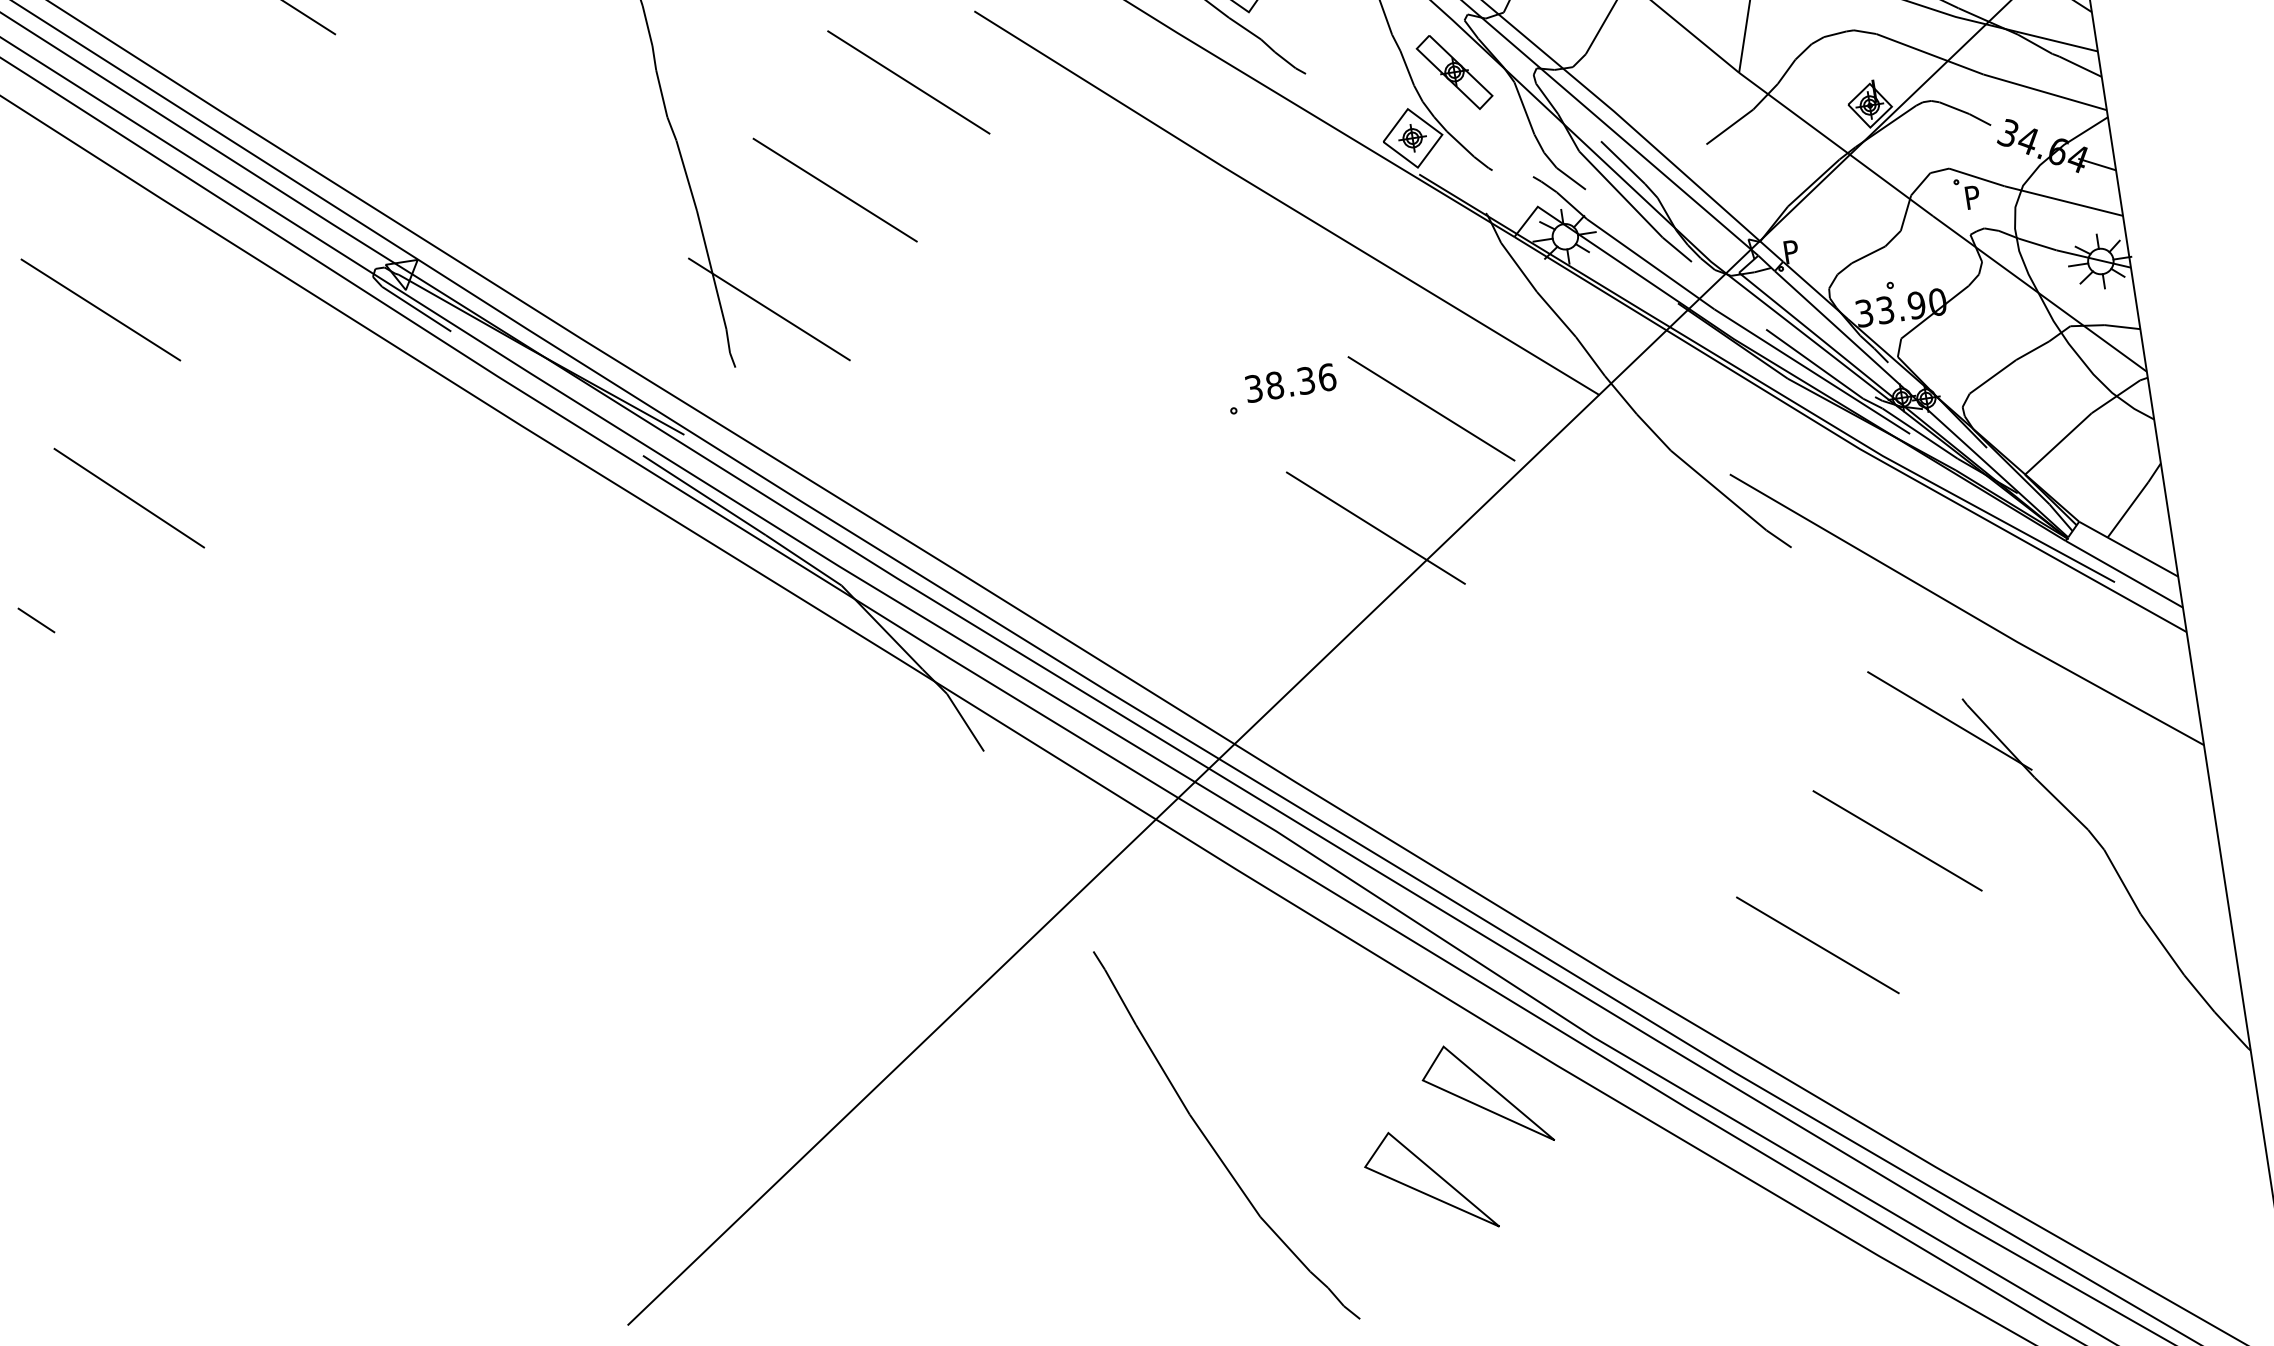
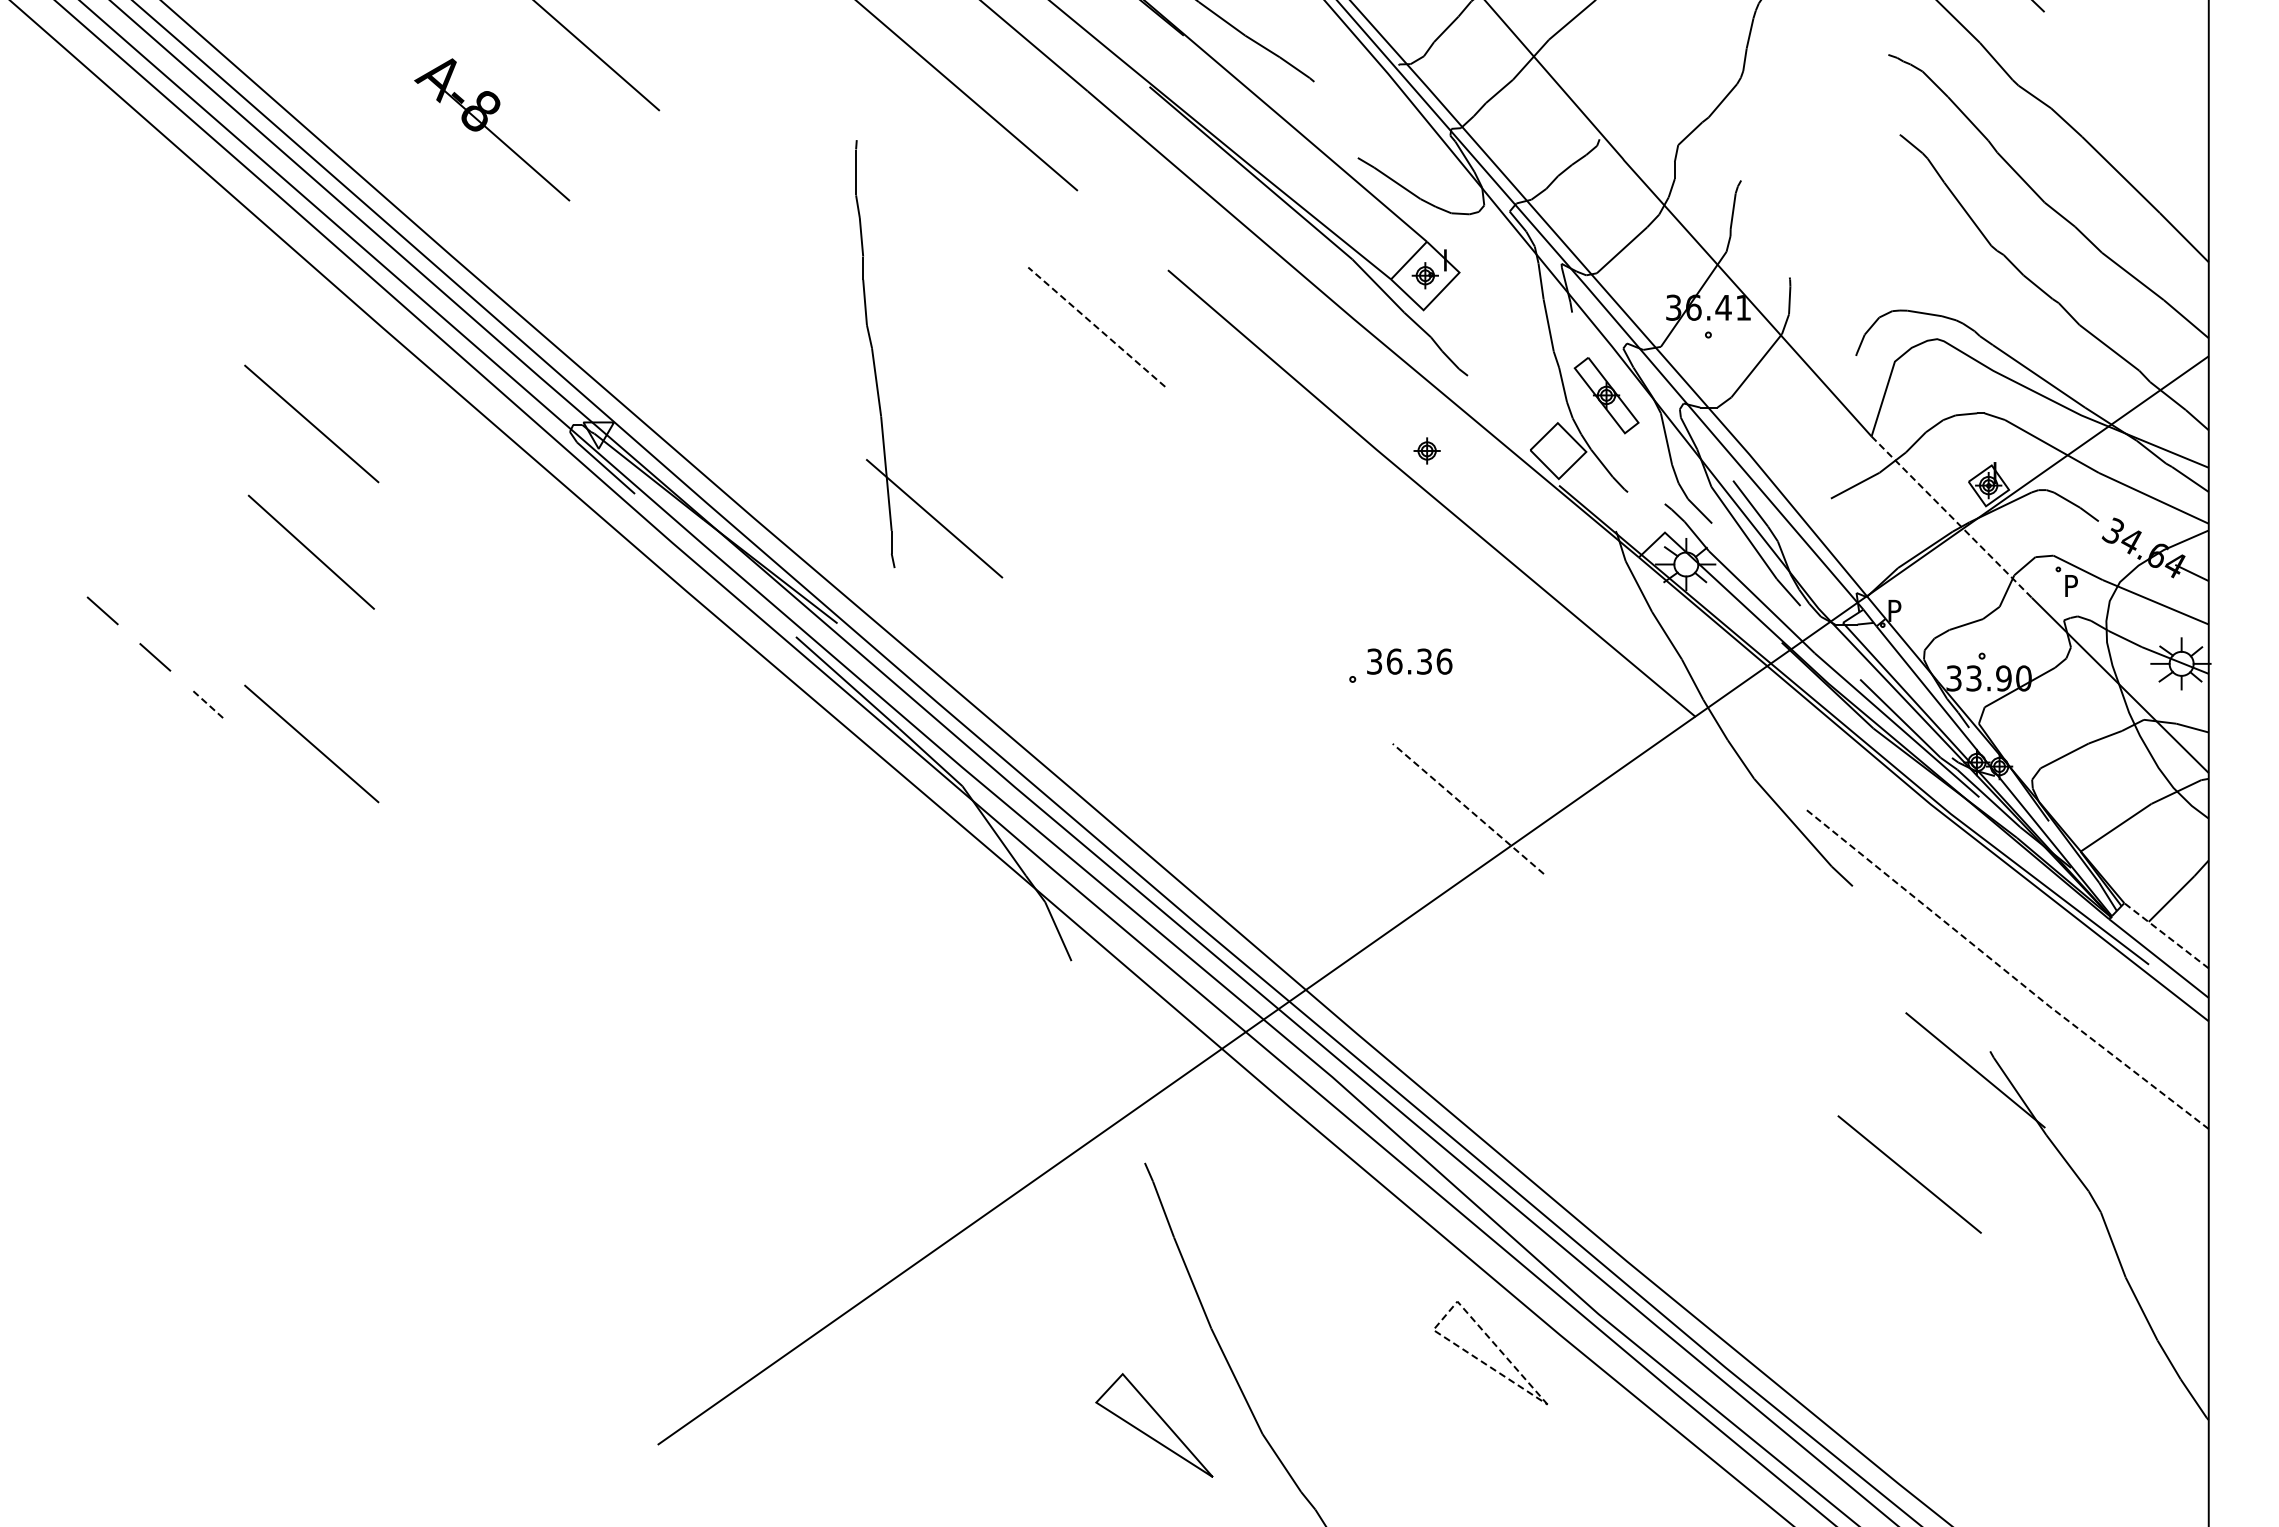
line: (908, 82) -> (1096, 327), solid -> dashed
part: (1411, 137) -> (1426, 450), moved
line: (1835, 144) -> (1951, 517), solid -> dashed
line: (834, 189) -> (1012, 416), removed
text: (1274, 385) -> (1394, 661), 38.36 -> 36.36
line: (1430, 408) -> (1536, 705), removed
line: (128, 497) -> (310, 551), moved
line: (1376, 527) -> (1468, 808), solid -> dashed
line: (2128, 548) -> (2166, 935), solid -> dashed
line: (1966, 612) -> (2006, 971), solid -> dashed
line: (36, 619) -> (207, 703), solid -> dashed
line: (151, 645) -> (311, 743), added
line: (1817, 945) -> (1820, 1260), removed
line: (1433, 1063) -> (1445, 1315), solid -> dashed
part: (1429, 1181) -> (1154, 1425), moved

